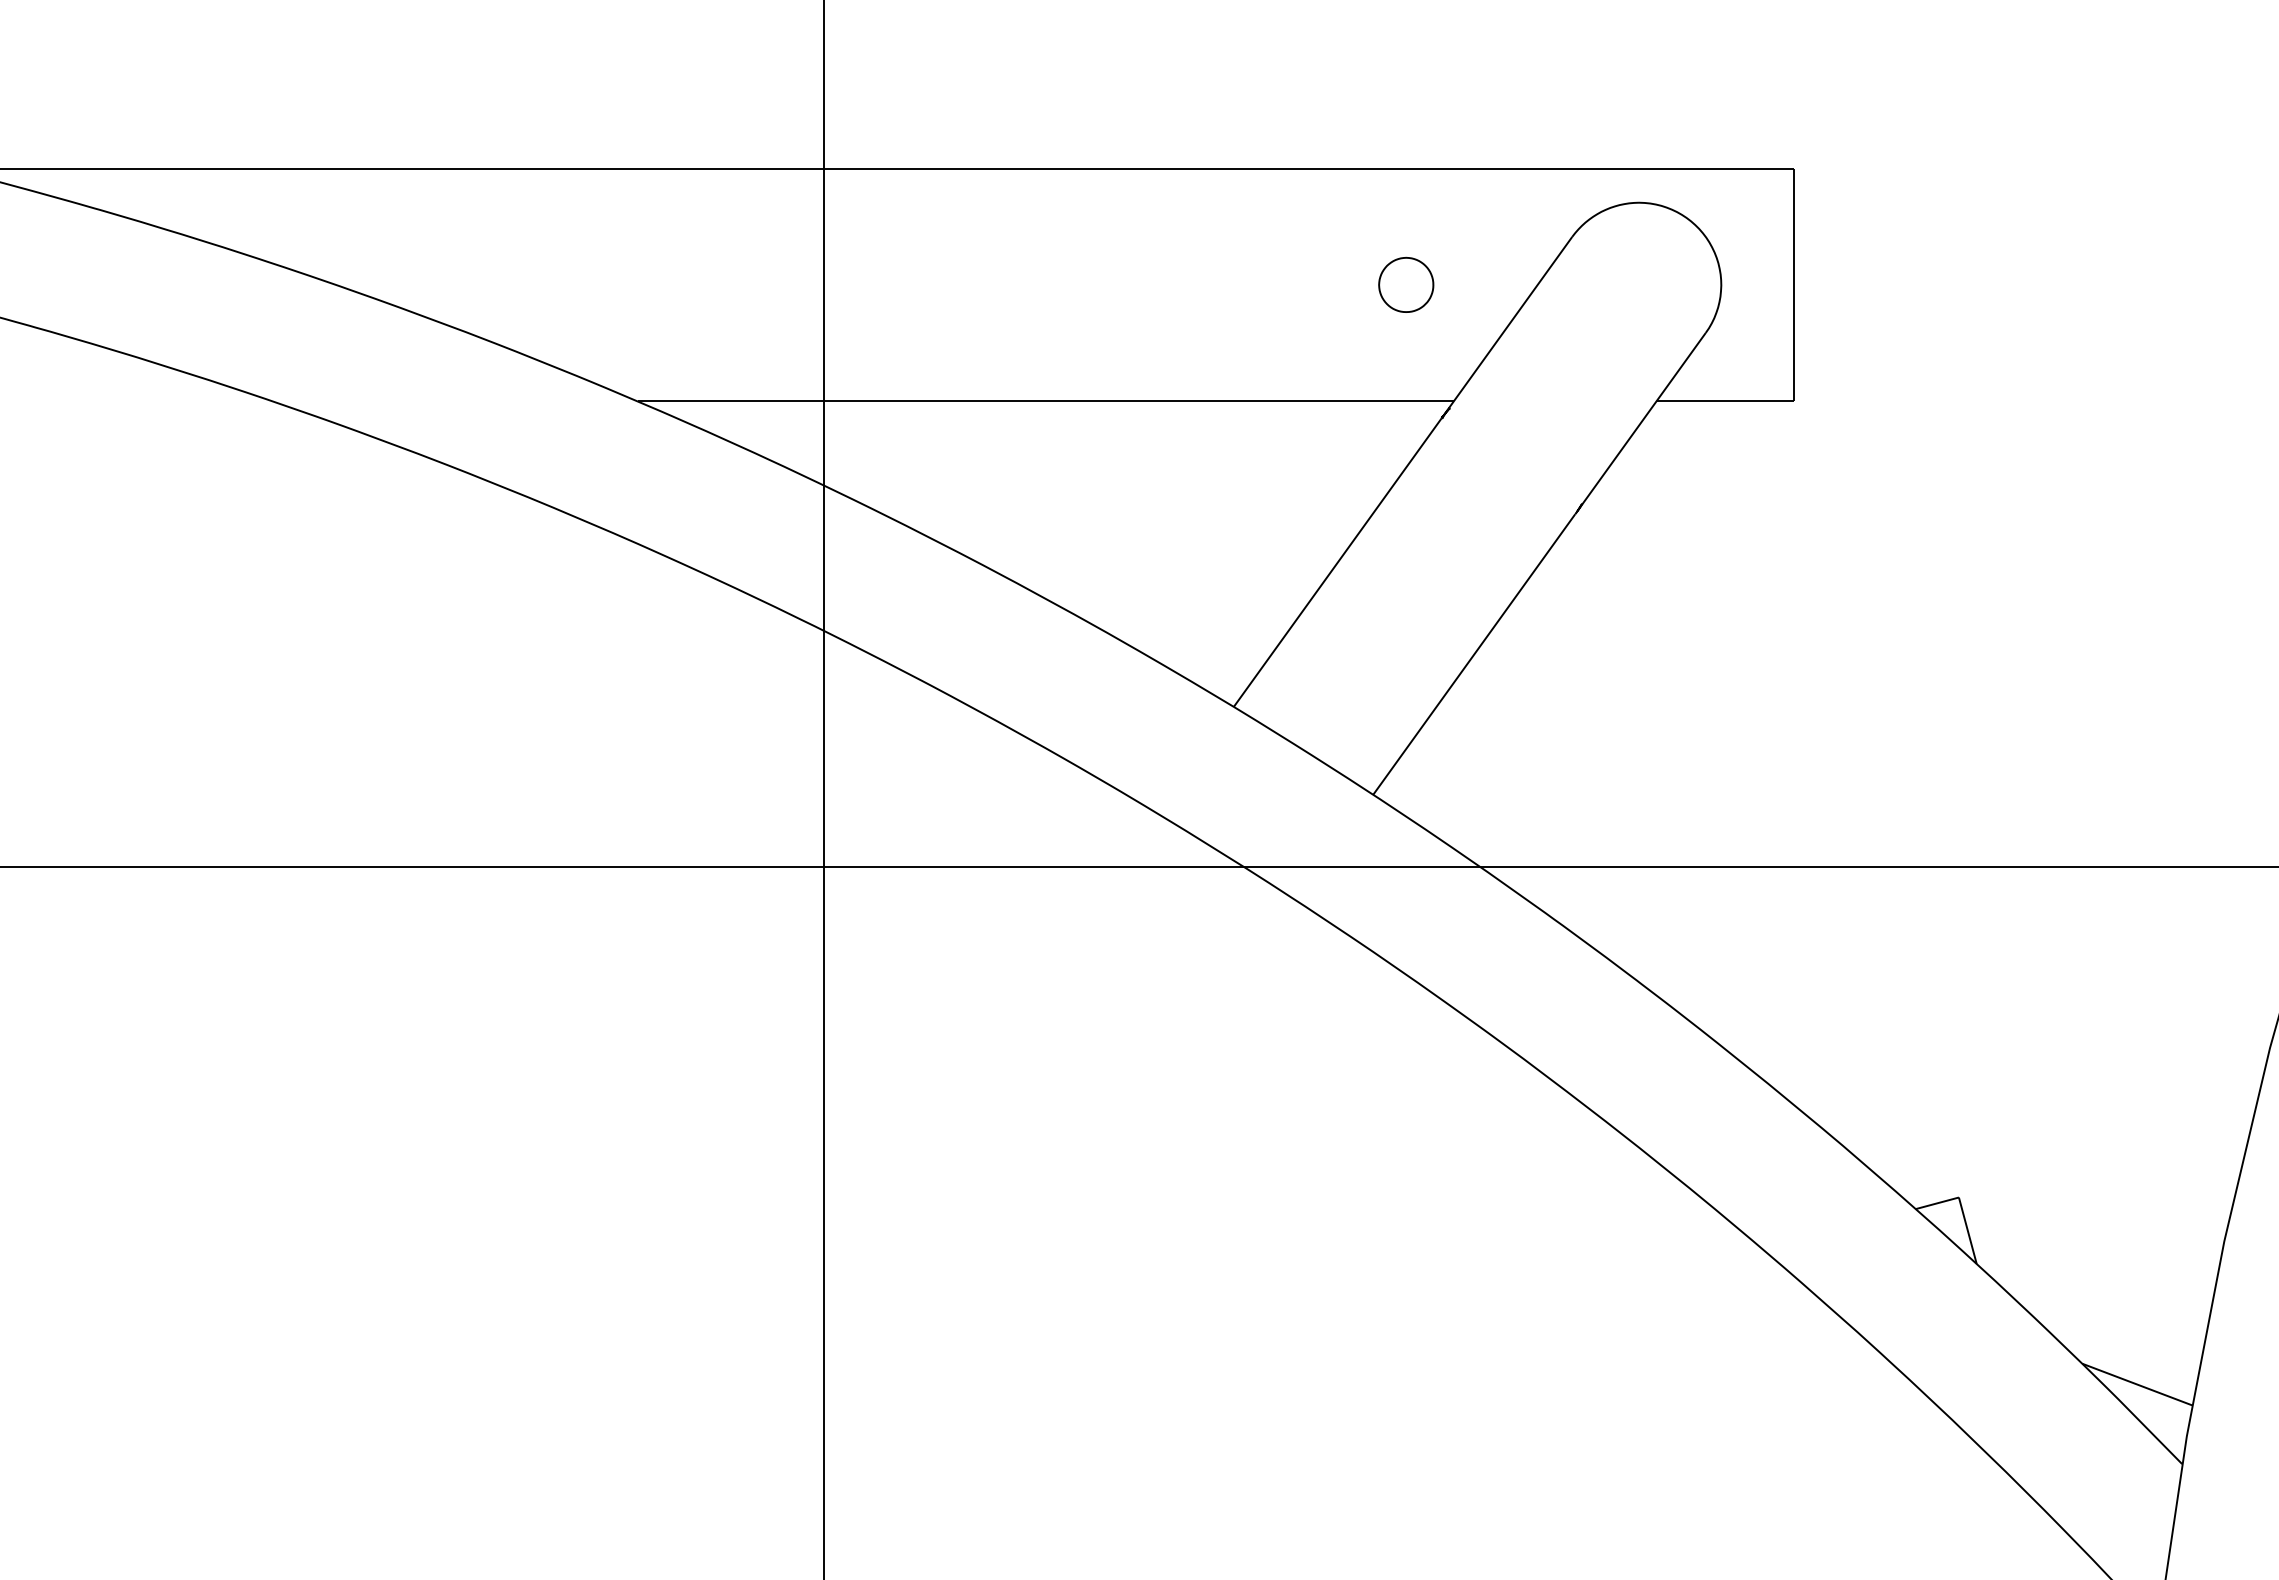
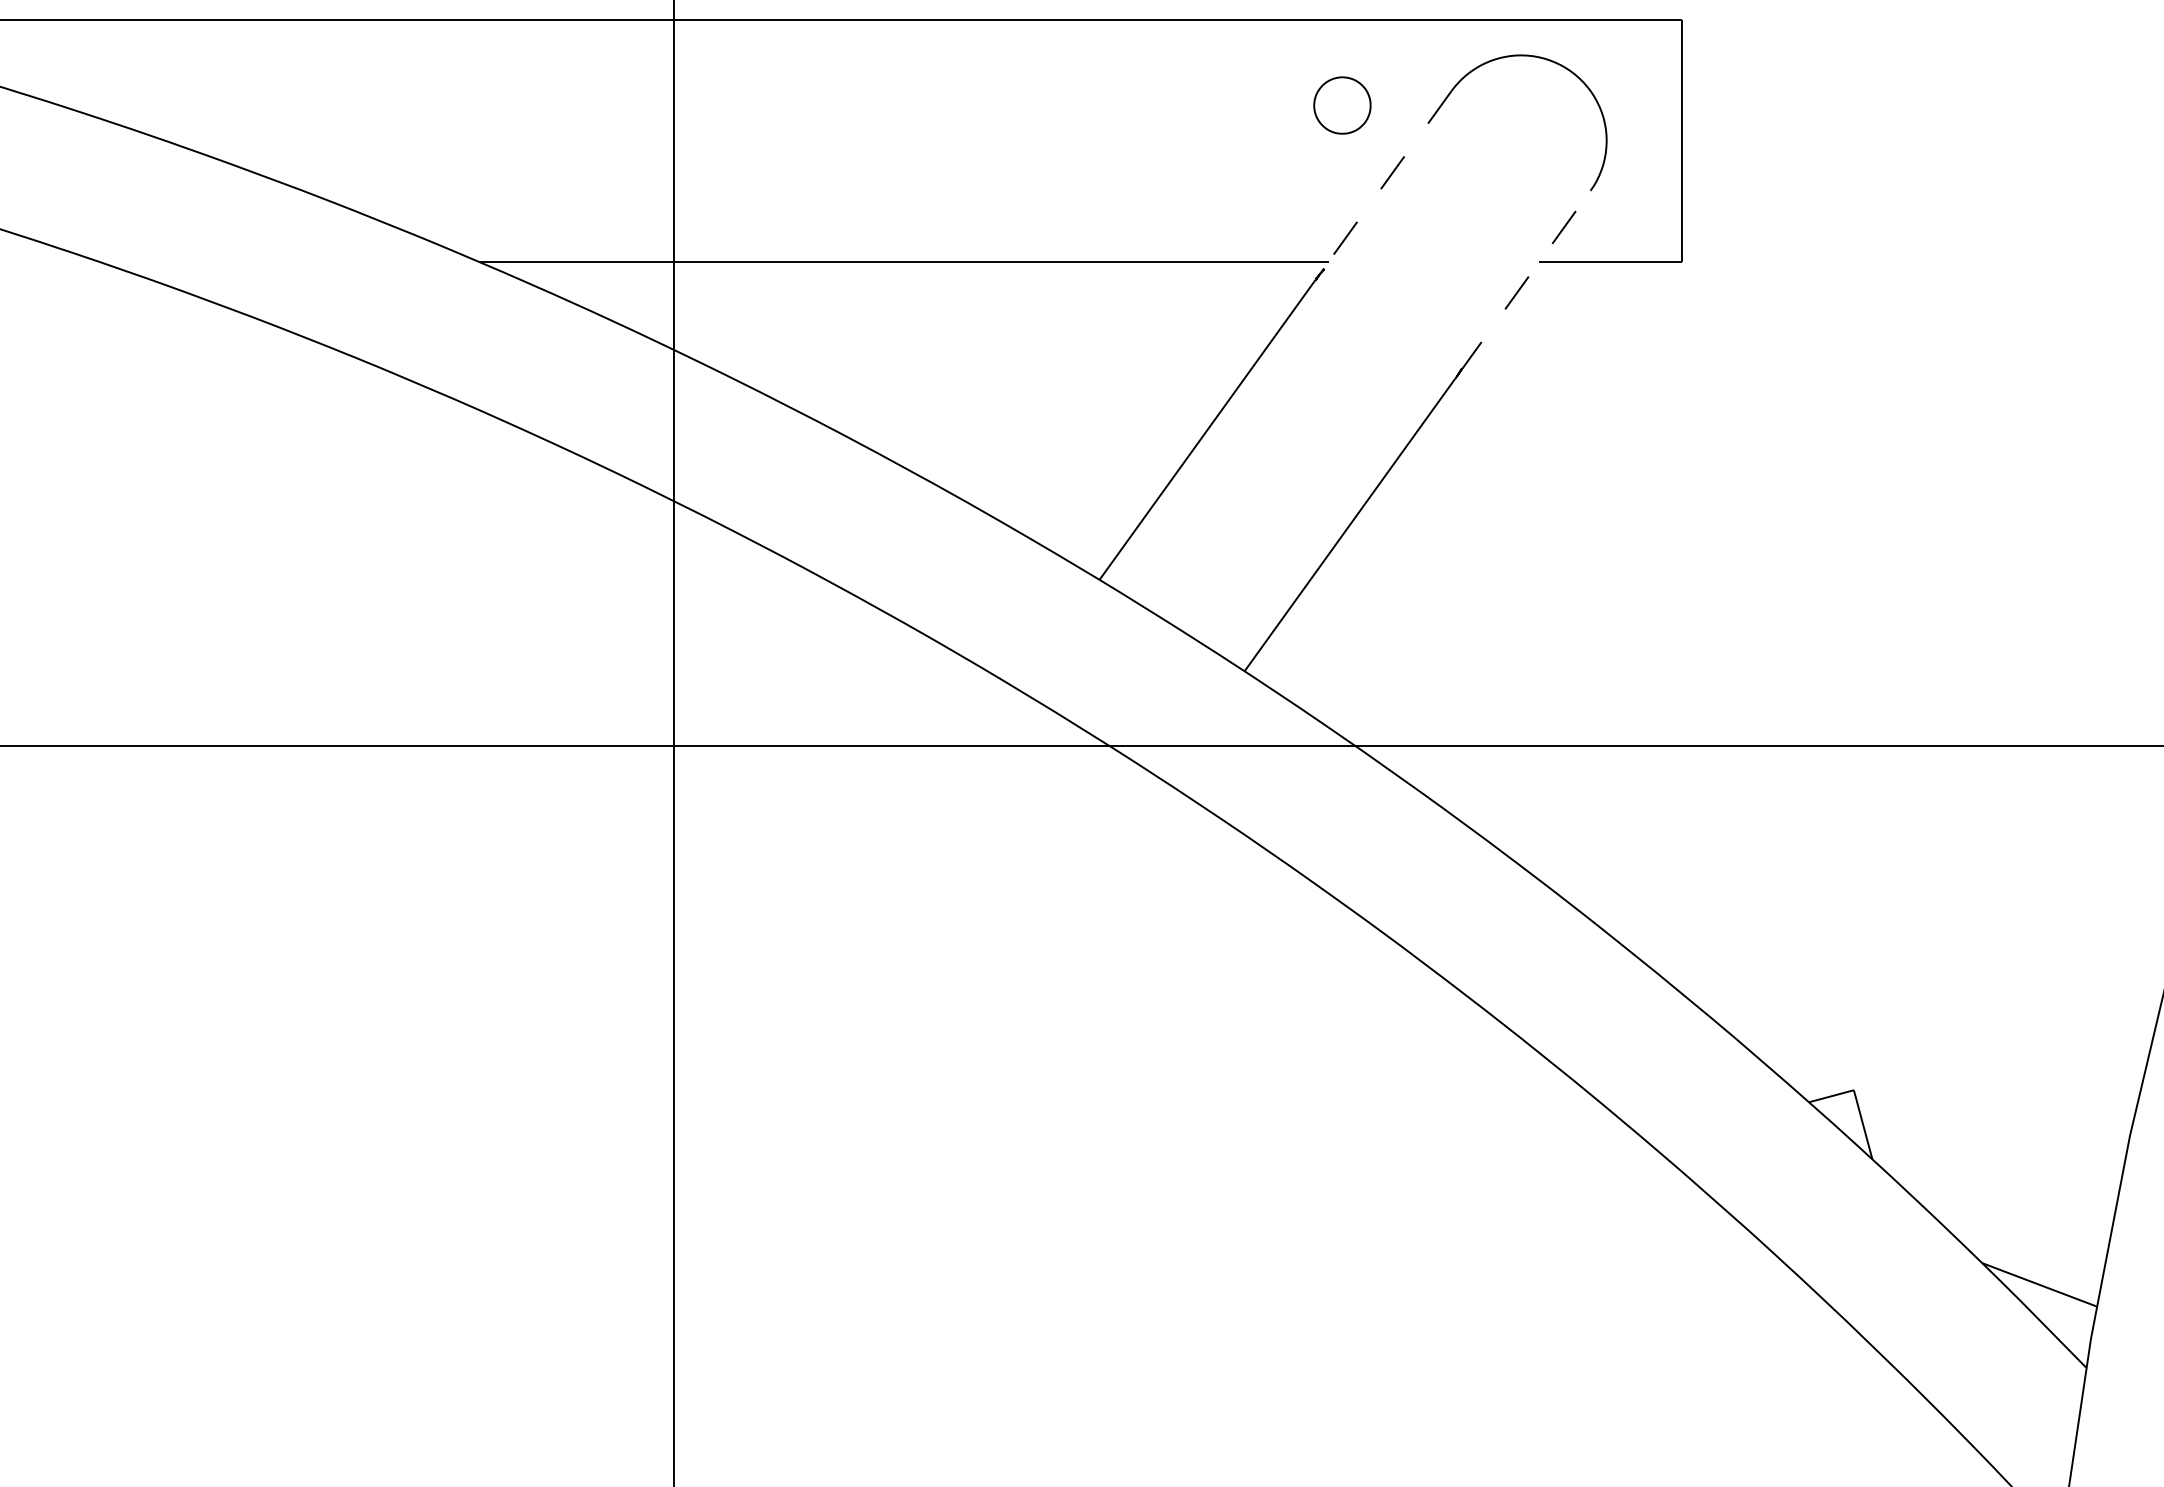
part: (1406, 284) -> (1342, 105), moved
line: (1508, 325) -> (1385, 183), solid -> dashed
line: (1642, 421) -> (1524, 282), solid -> dashed

